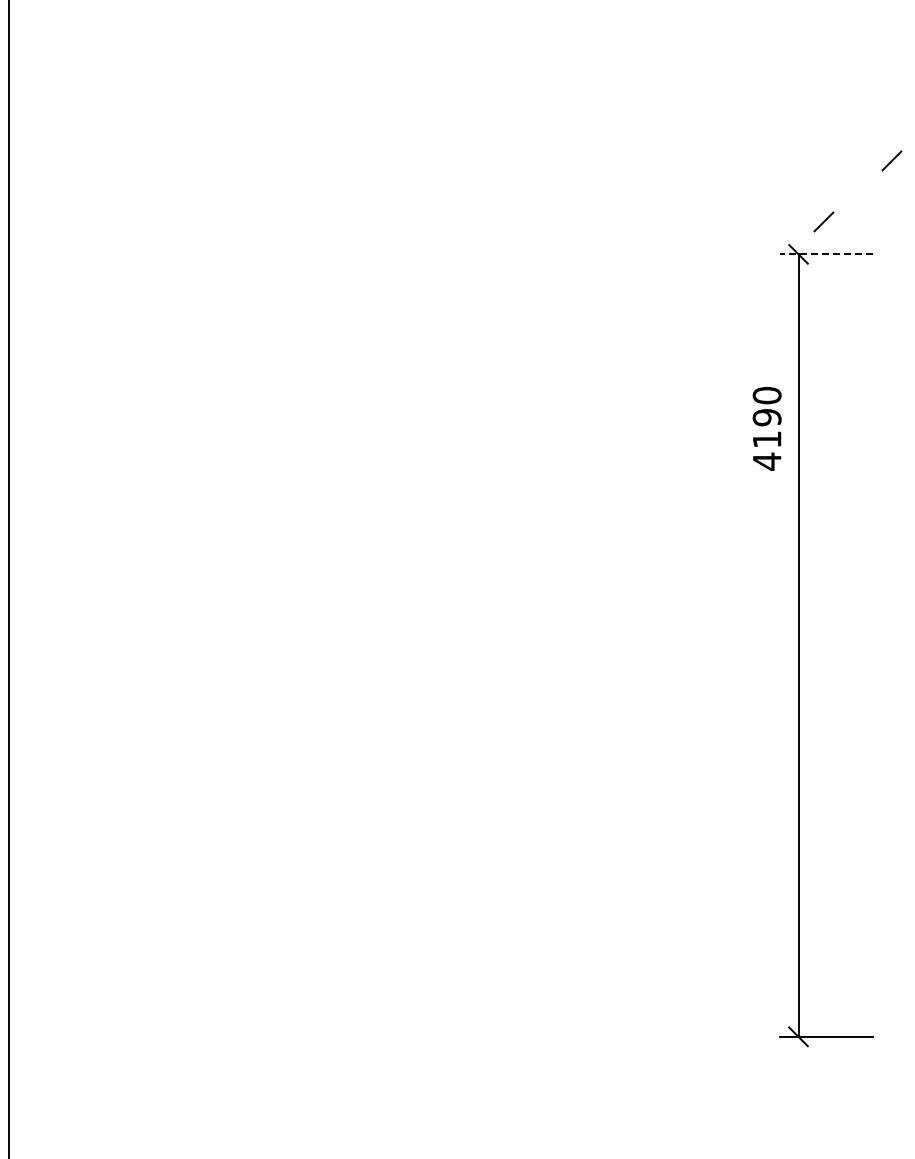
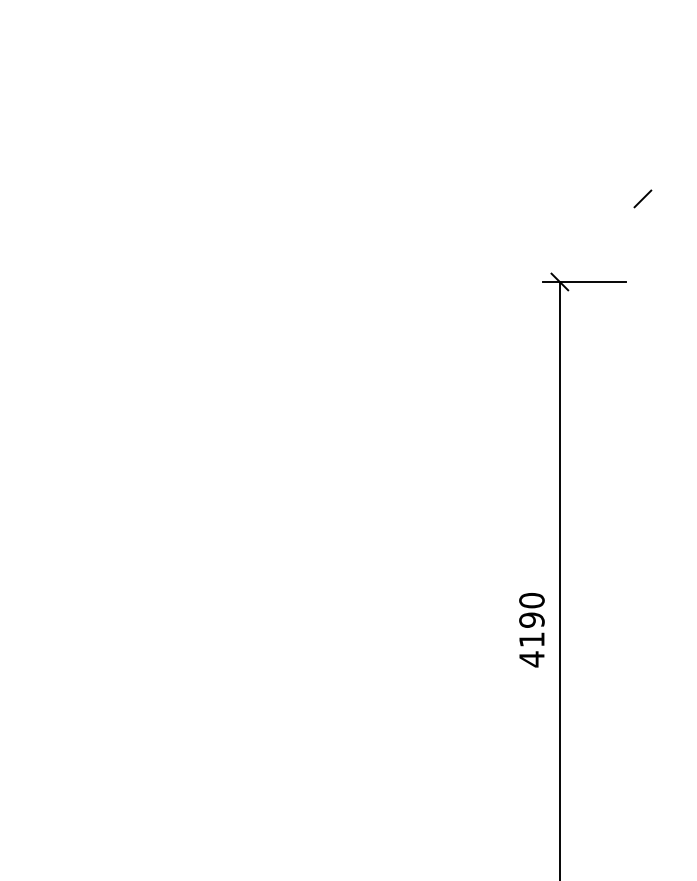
line: (823, 221) -> (582, 252), removed
line: (826, 254) -> (584, 282), dashed -> solid
text: (766, 428) -> (531, 629), moved

